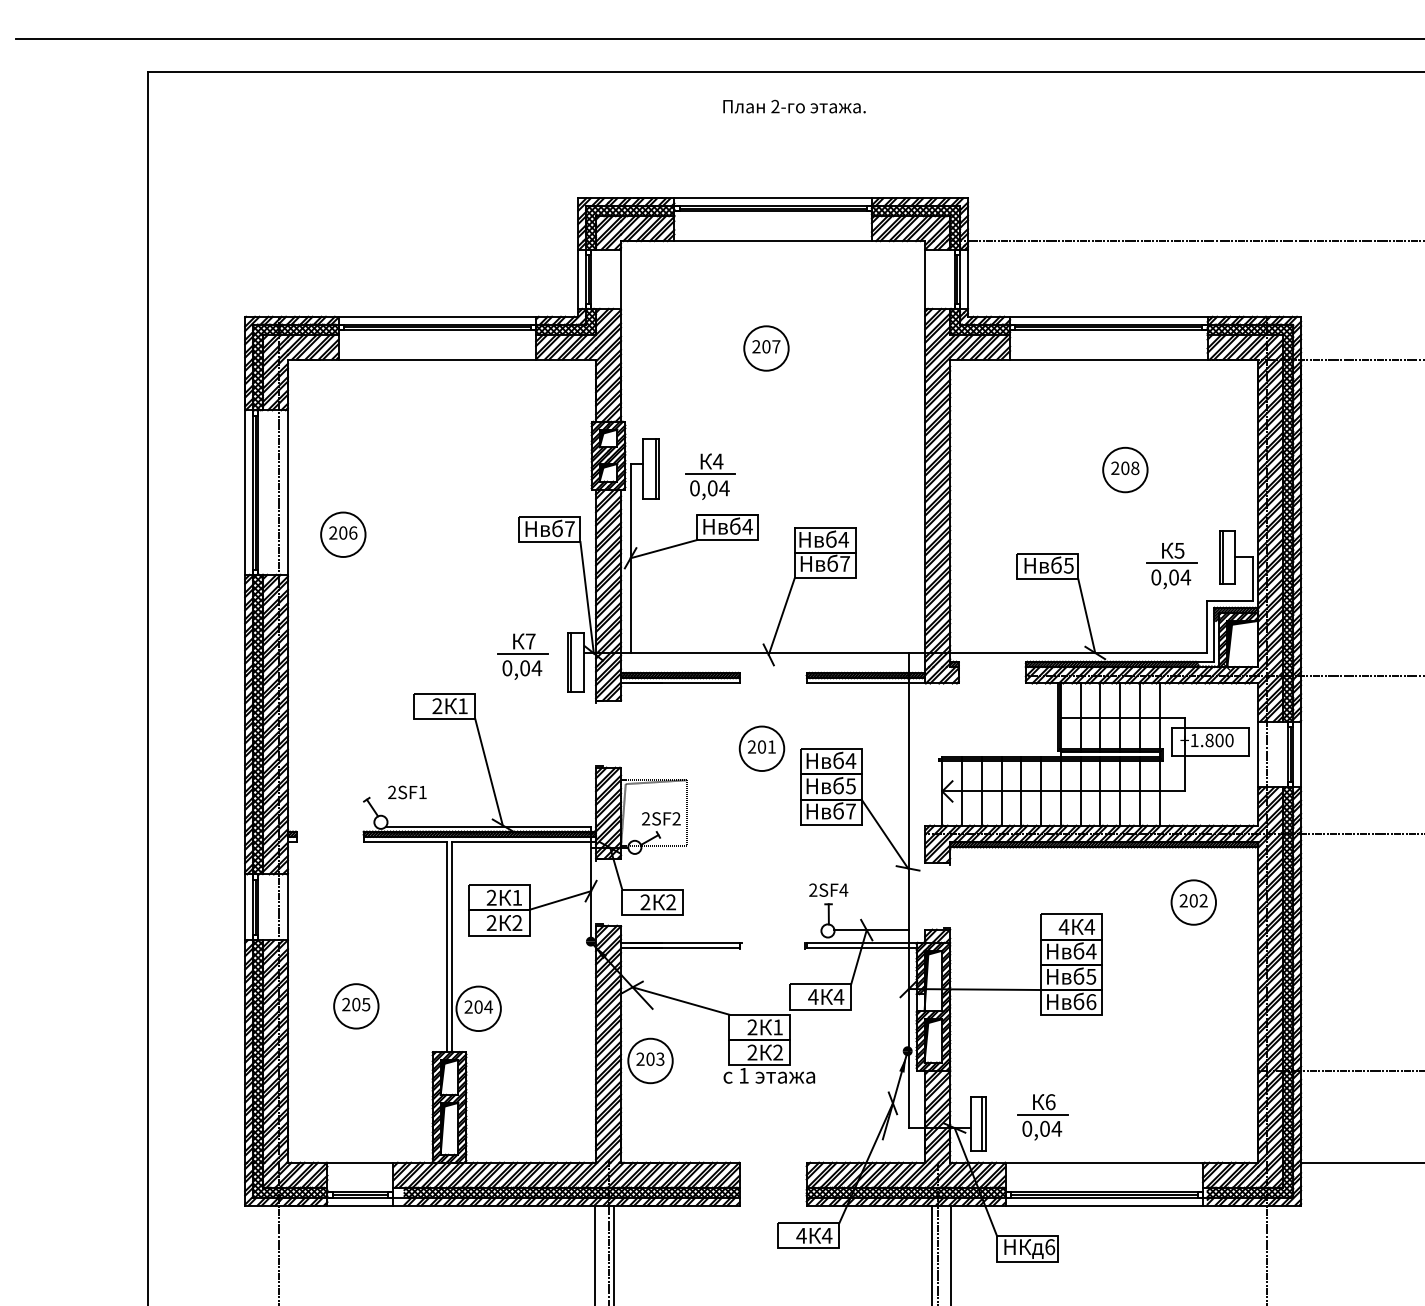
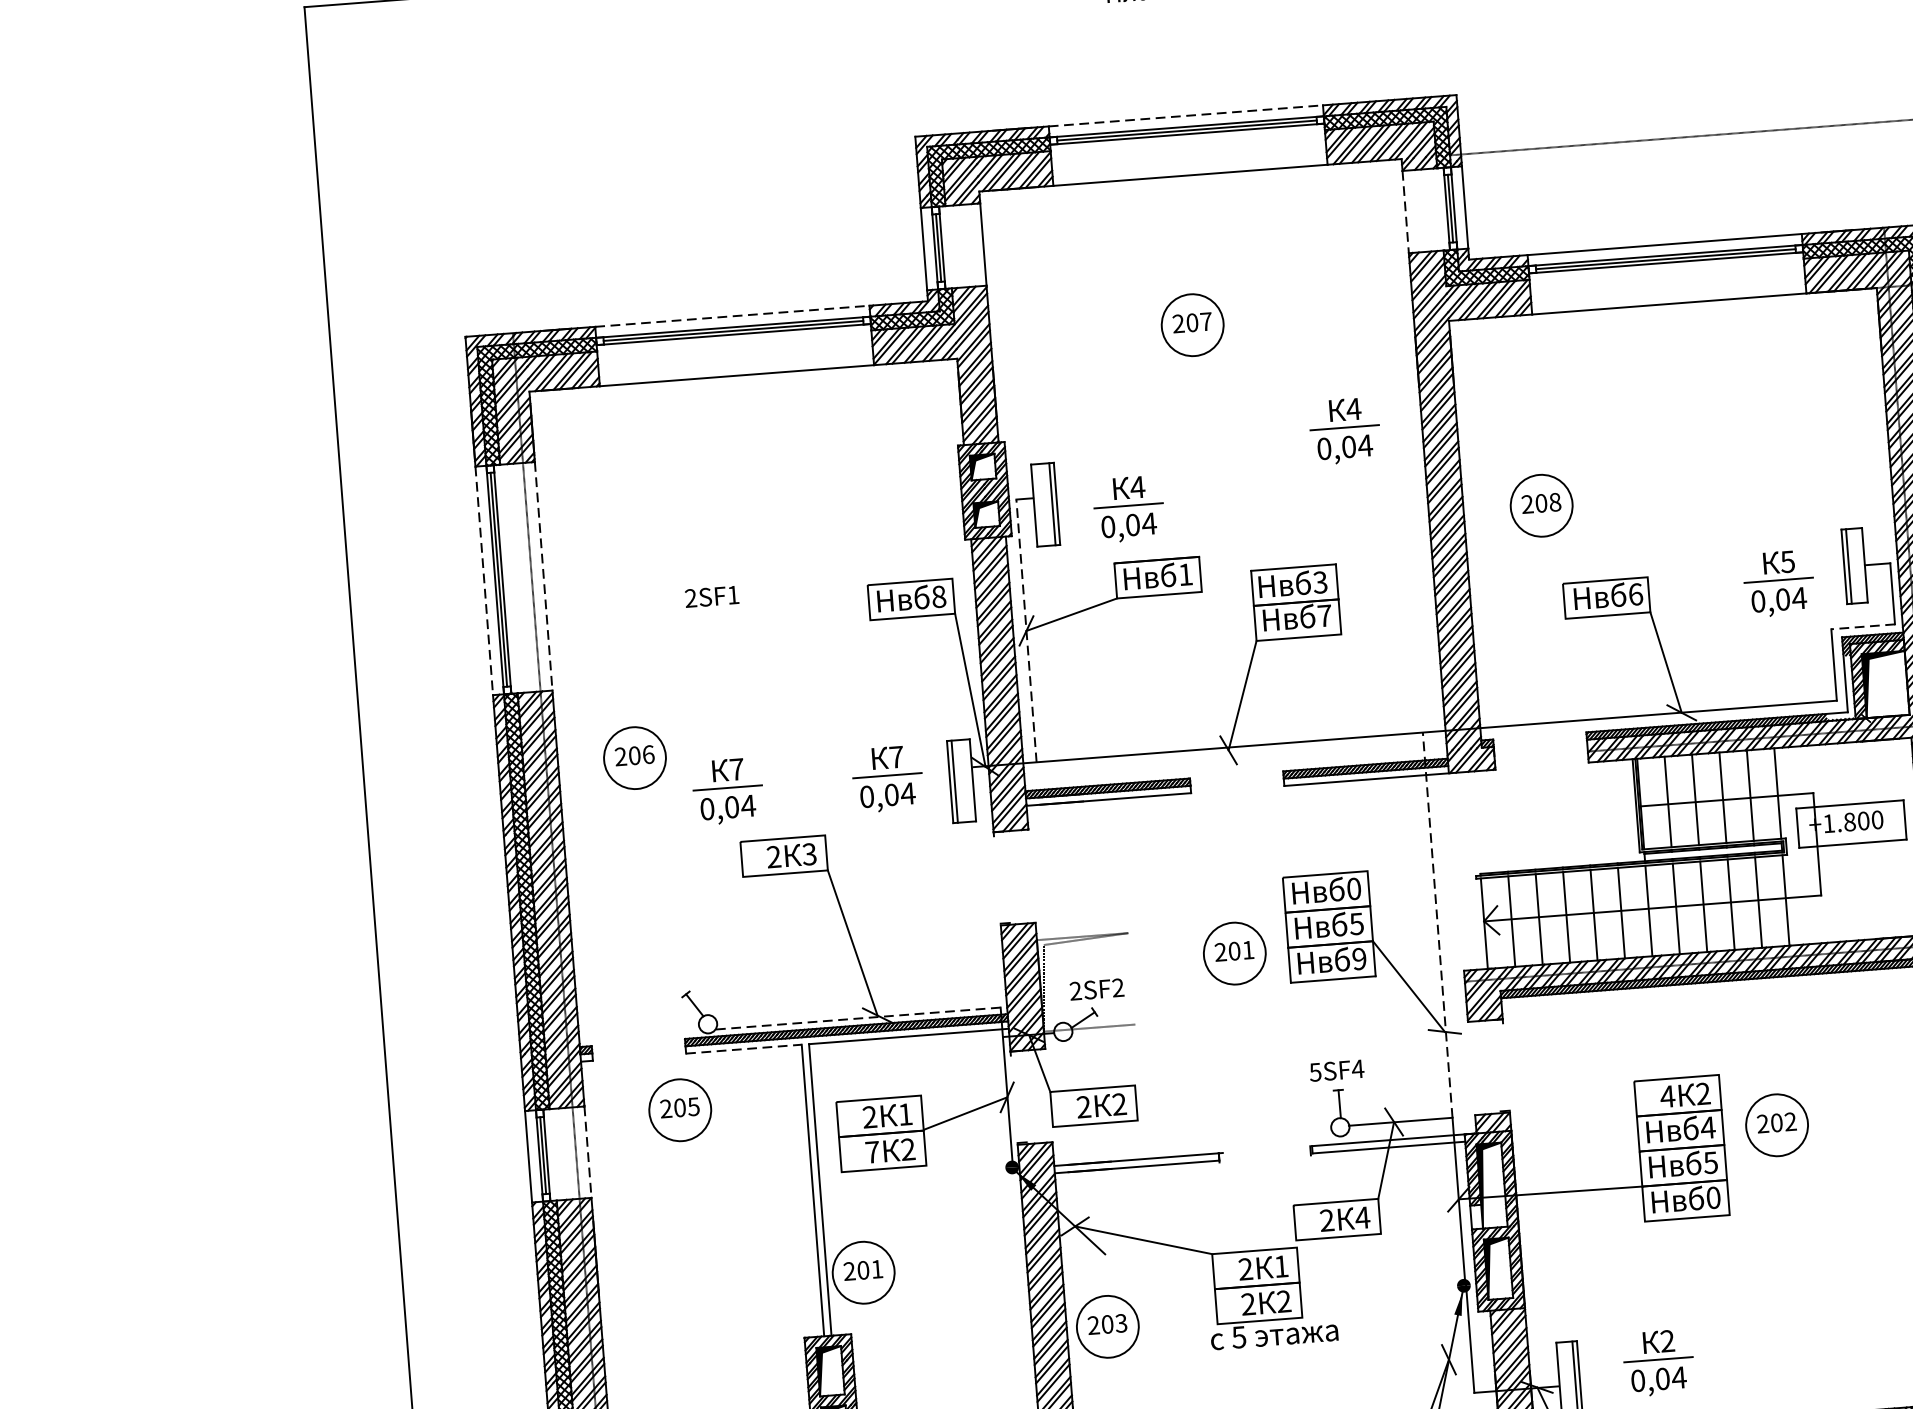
line: (773, 198) -> (1186, 116), solid -> dashed
line: (925, 279) -> (1406, 212), solid -> dashed
line: (437, 316) -> (732, 315), solid -> dashed
part: (869, 432) -> (1344, 430), added
part: (1125, 469) -> (1541, 505), moved
line: (245, 493) -> (484, 582), solid -> dashed
line: (287, 493) -> (543, 577), solid -> dashed
text: (747, 526) -> (1185, 574), 4 -> 1
text: (569, 529) -> (938, 597), 7 -> 8
part: (343, 534) -> (635, 757), moved
text: (843, 539) -> (1320, 582), 4 -> 3
line: (630, 558) -> (1026, 631), solid -> dashed
text: (1068, 565) -> (1635, 594), 5 -> 6
line: (1229, 601) -> (1862, 626), solid -> dashed
part: (407, 656) -> (727, 791), added
text: (462, 706) -> (808, 854), 1 -> 3
part: (761, 748) -> (1234, 953), moved
text: (850, 761) -> (1353, 889), 4 -> 0
line: (908, 791) -> (1437, 925), solid -> dashed
text: (407, 792) -> (712, 596), moved
text: (850, 811) -> (1358, 959), 7 -> 9
line: (686, 813) -> (1131, 979), removed
line: (488, 826) -> (857, 1018), solid -> dashed
line: (405, 842) -> (744, 1049), solid -> dashed
text: (813, 889) -> (1315, 1071), 2SF4 -> 5SF4
part: (1193, 902) -> (1776, 1125), moved
line: (287, 907) -> (587, 1152), solid -> dashed
text: (491, 922) -> (872, 1151), 2 -> 7
text: (1089, 926) -> (1702, 1093), 4 -> 2
text: (813, 996) -> (1327, 1219), 4 -> 2
text: (1091, 1001) -> (1713, 1197), 6 -> 0
part: (356, 1006) -> (680, 1110), moved
text: (488, 1006) -> (877, 1268), 204 -> 201
text: (743, 1075) -> (1238, 1337), 1 -> 5
text: (1050, 1102) -> (1667, 1341), 6 -> 2

